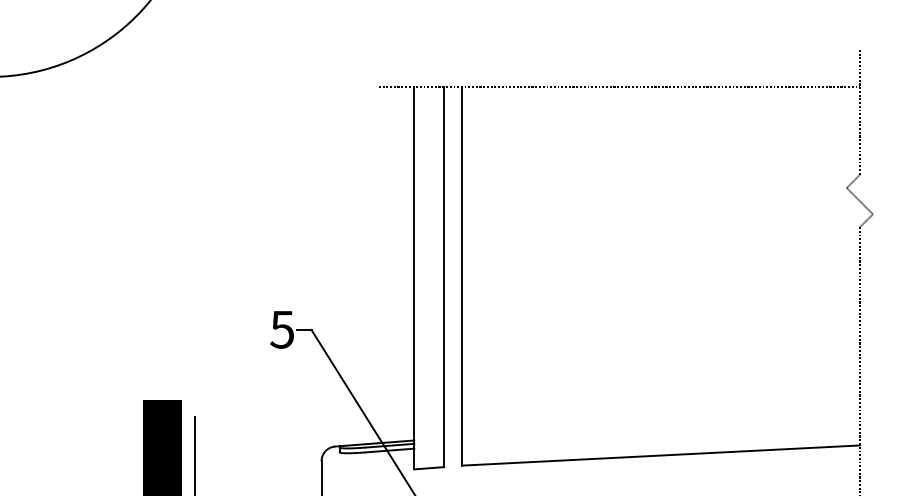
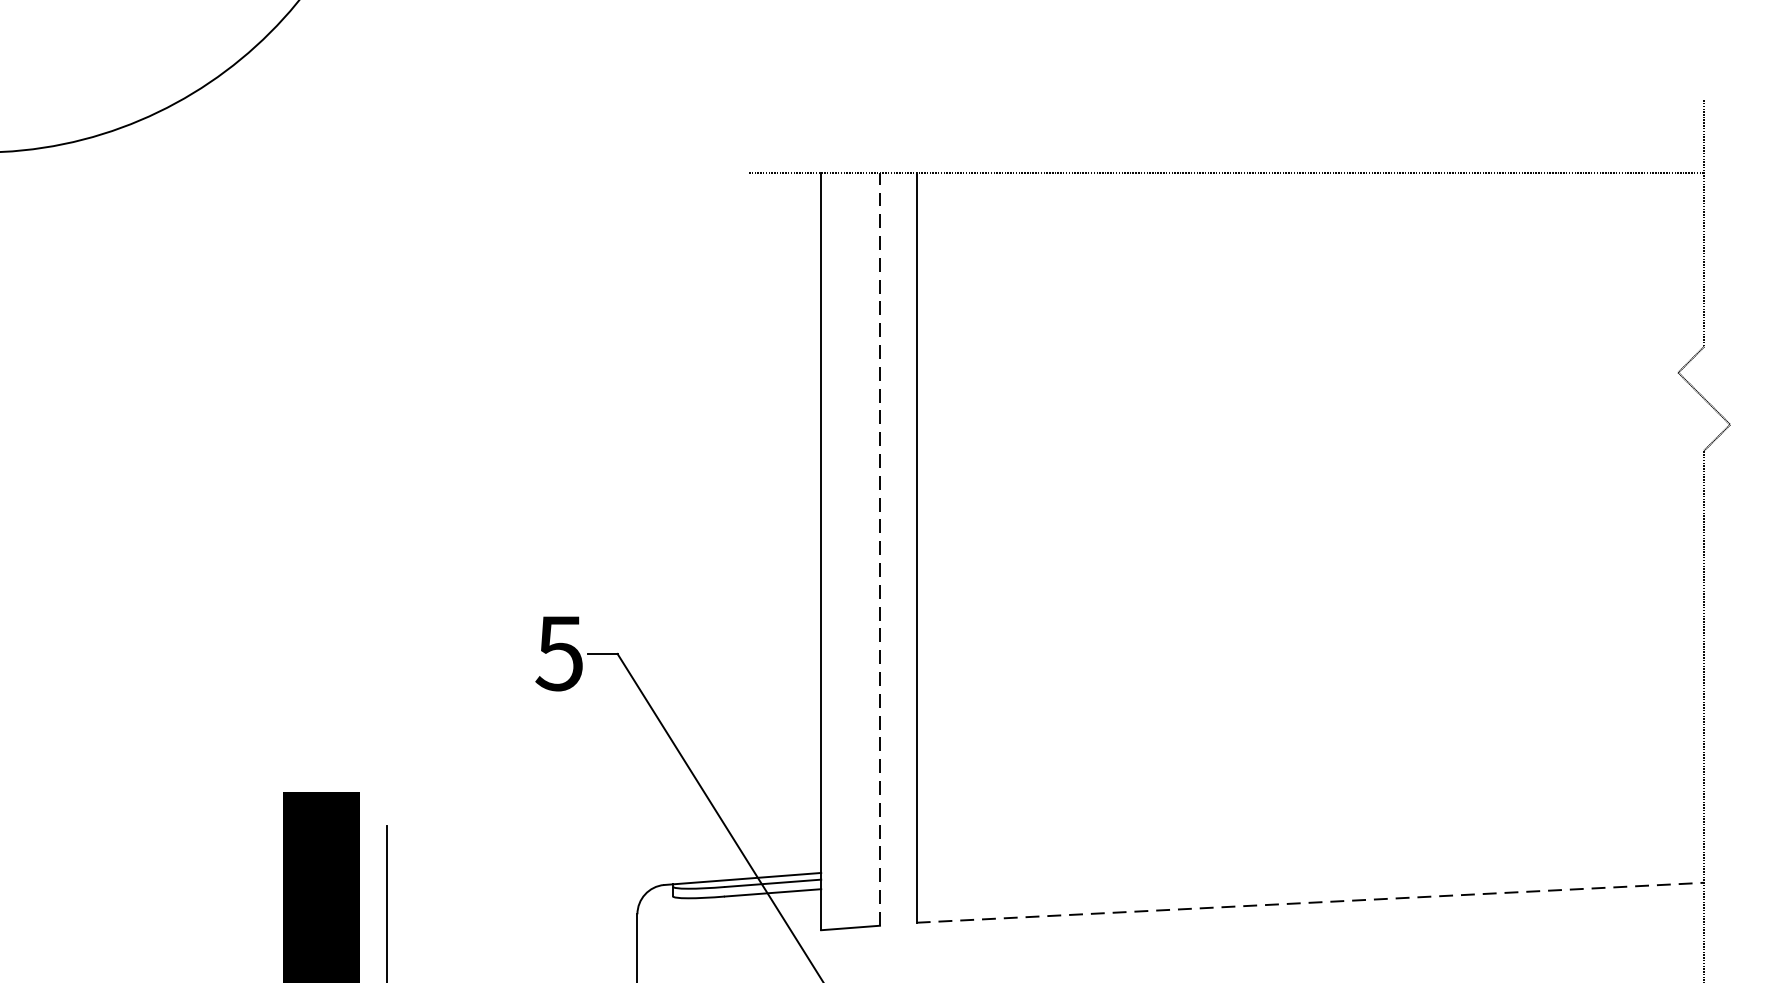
line: (443, 277) -> (879, 549), solid -> dashed
line: (661, 455) -> (1311, 902), solid -> dashed

